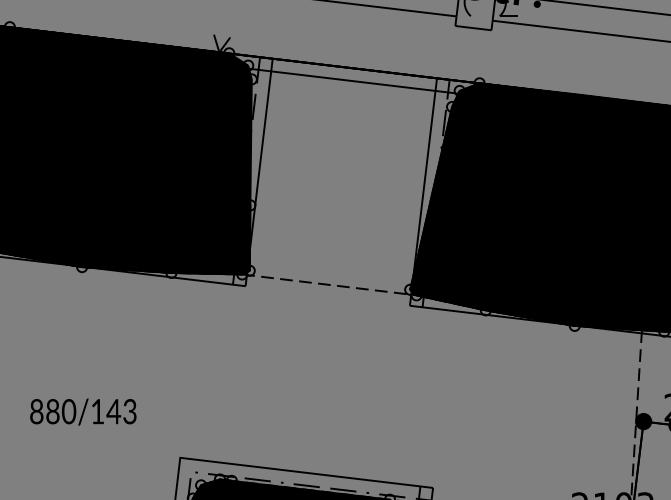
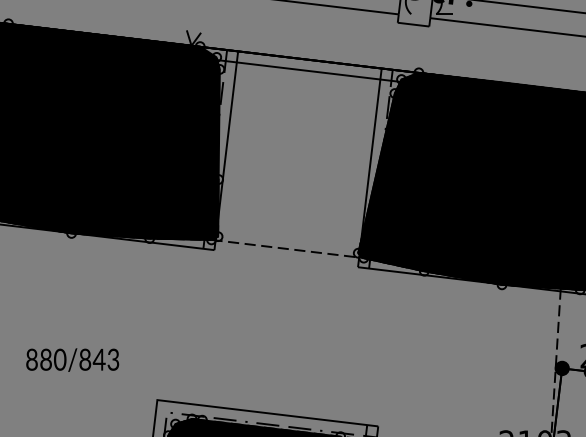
text: (96, 411) -> (84, 359), 880/143 -> 880/843

